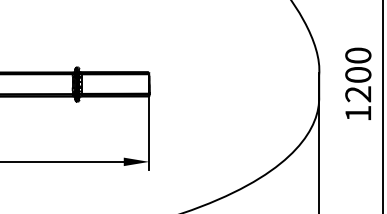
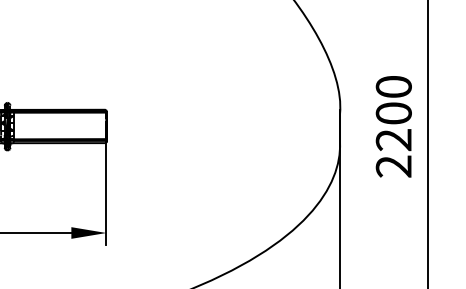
text: (358, 113) -> (394, 166), 1200 -> 2200

